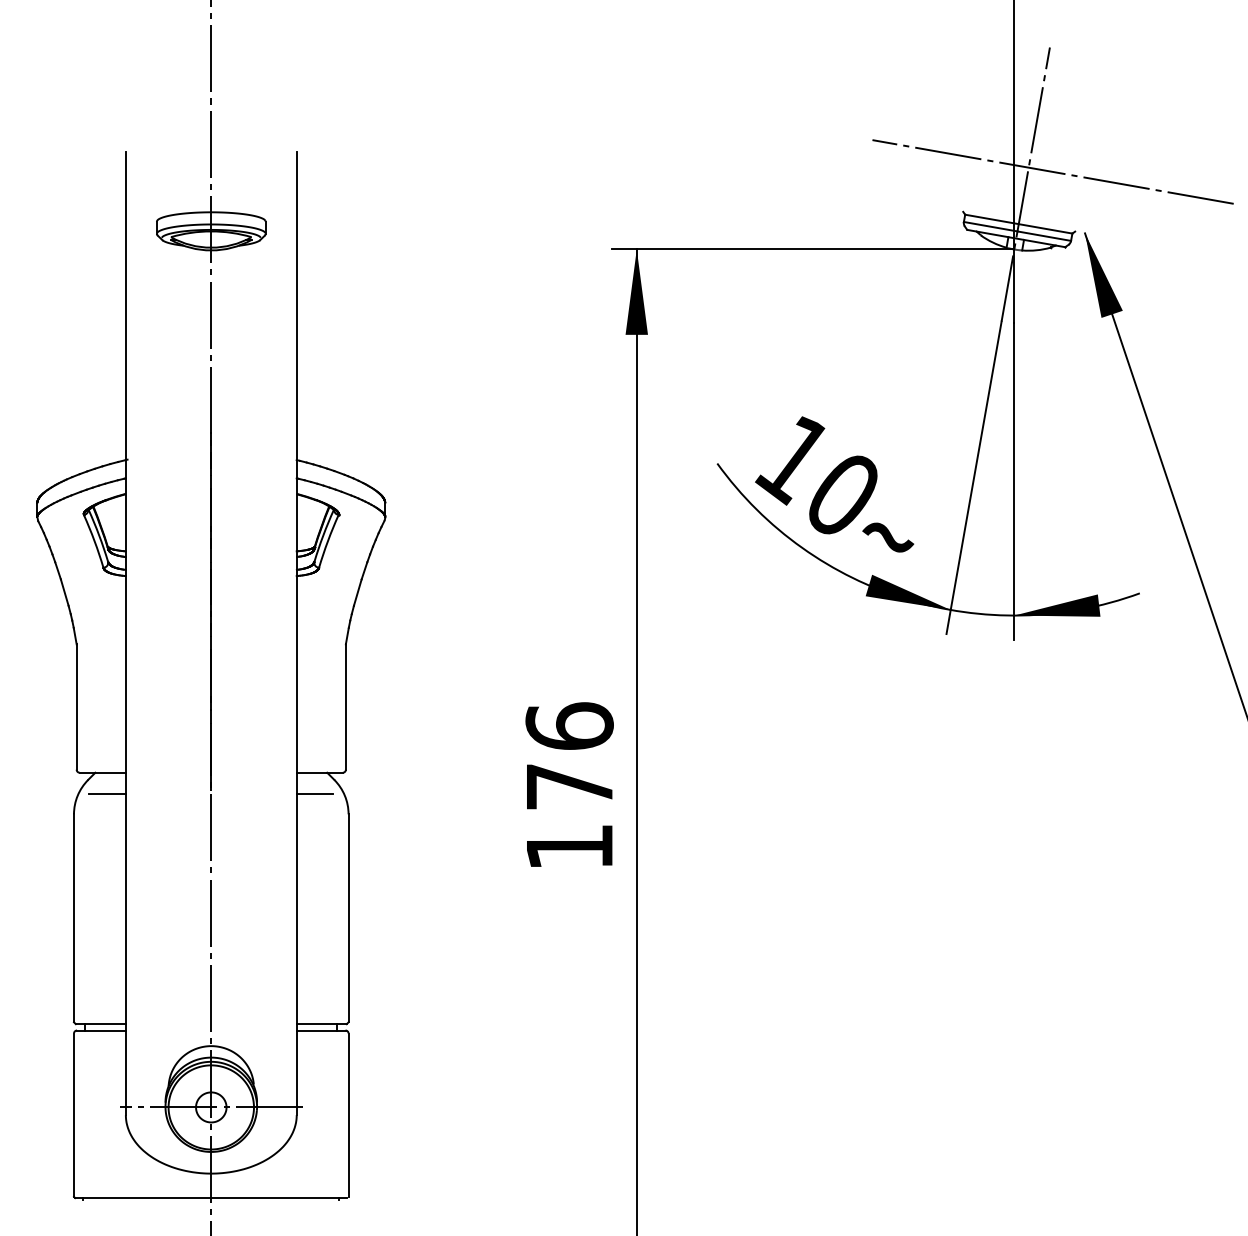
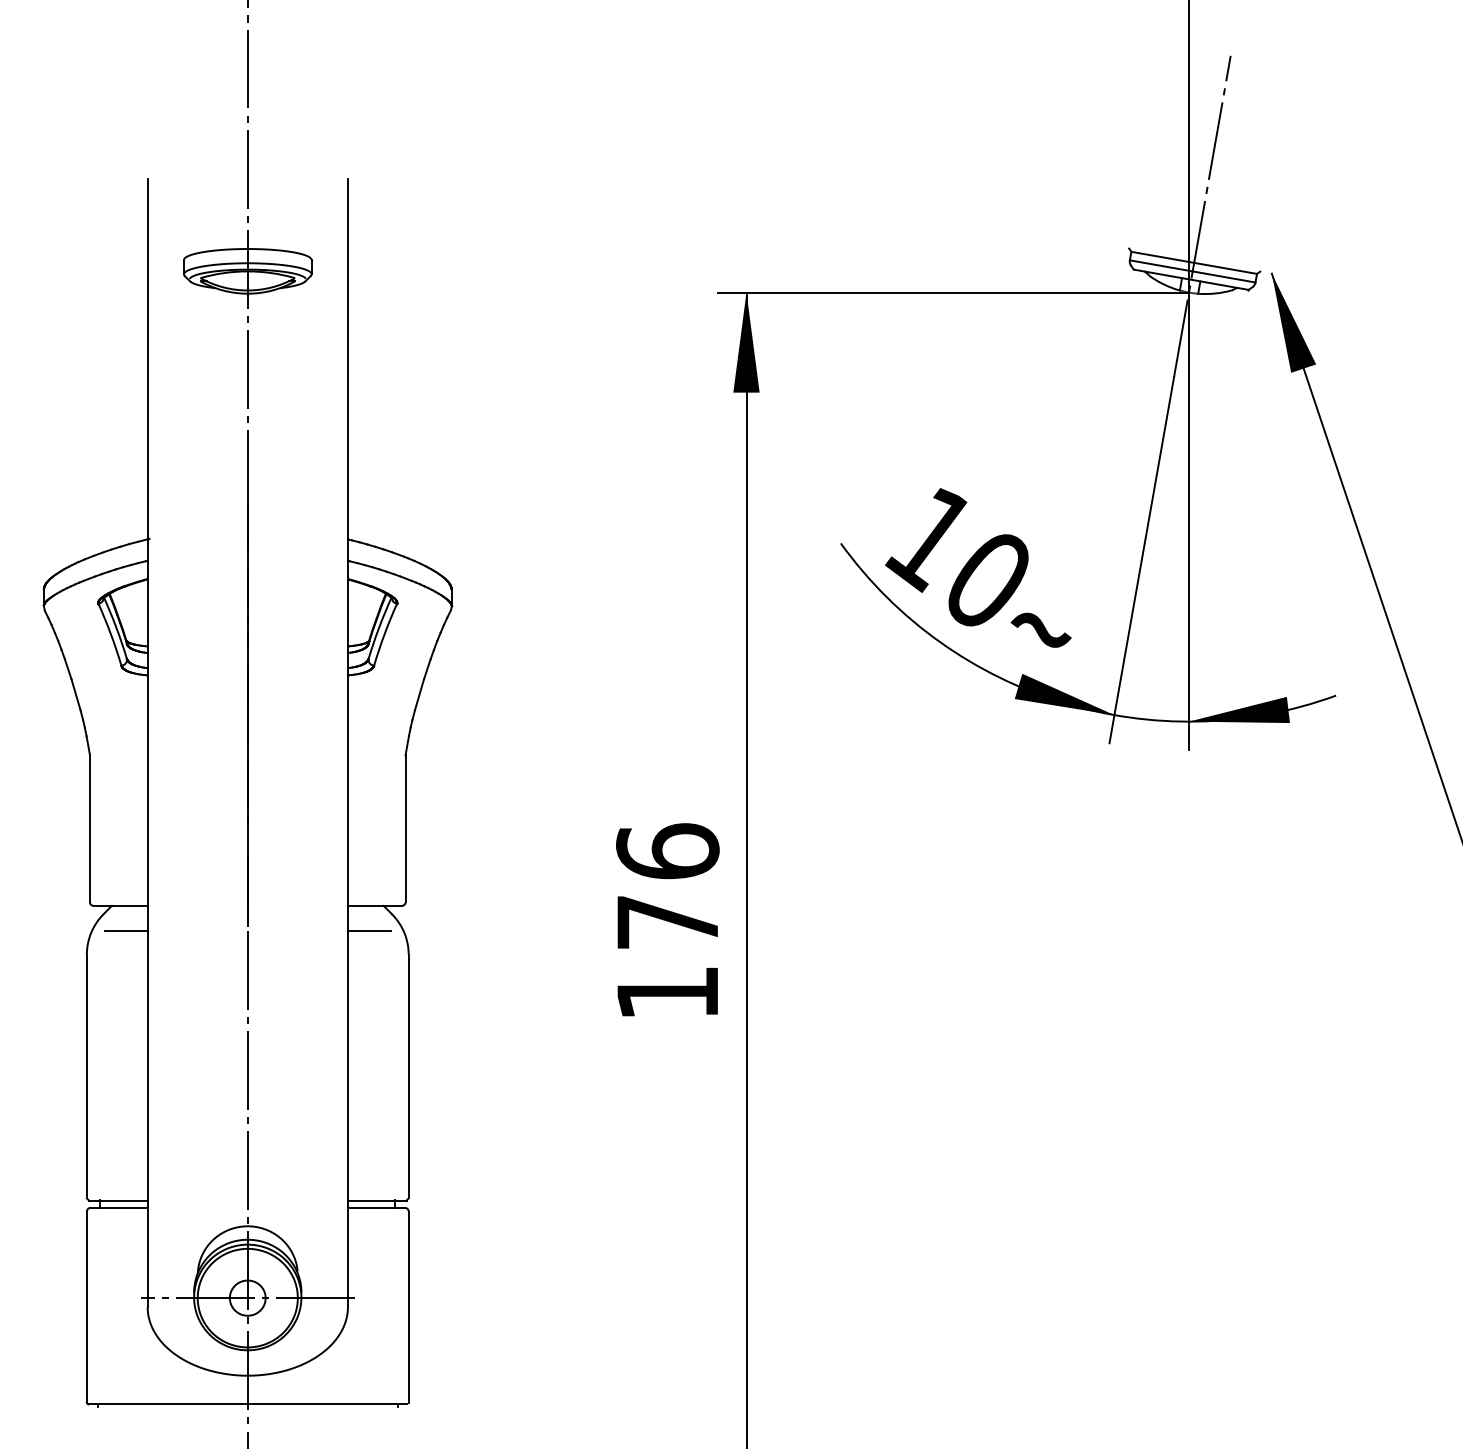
line: (1053, 171) -> (1234, 201), removed

